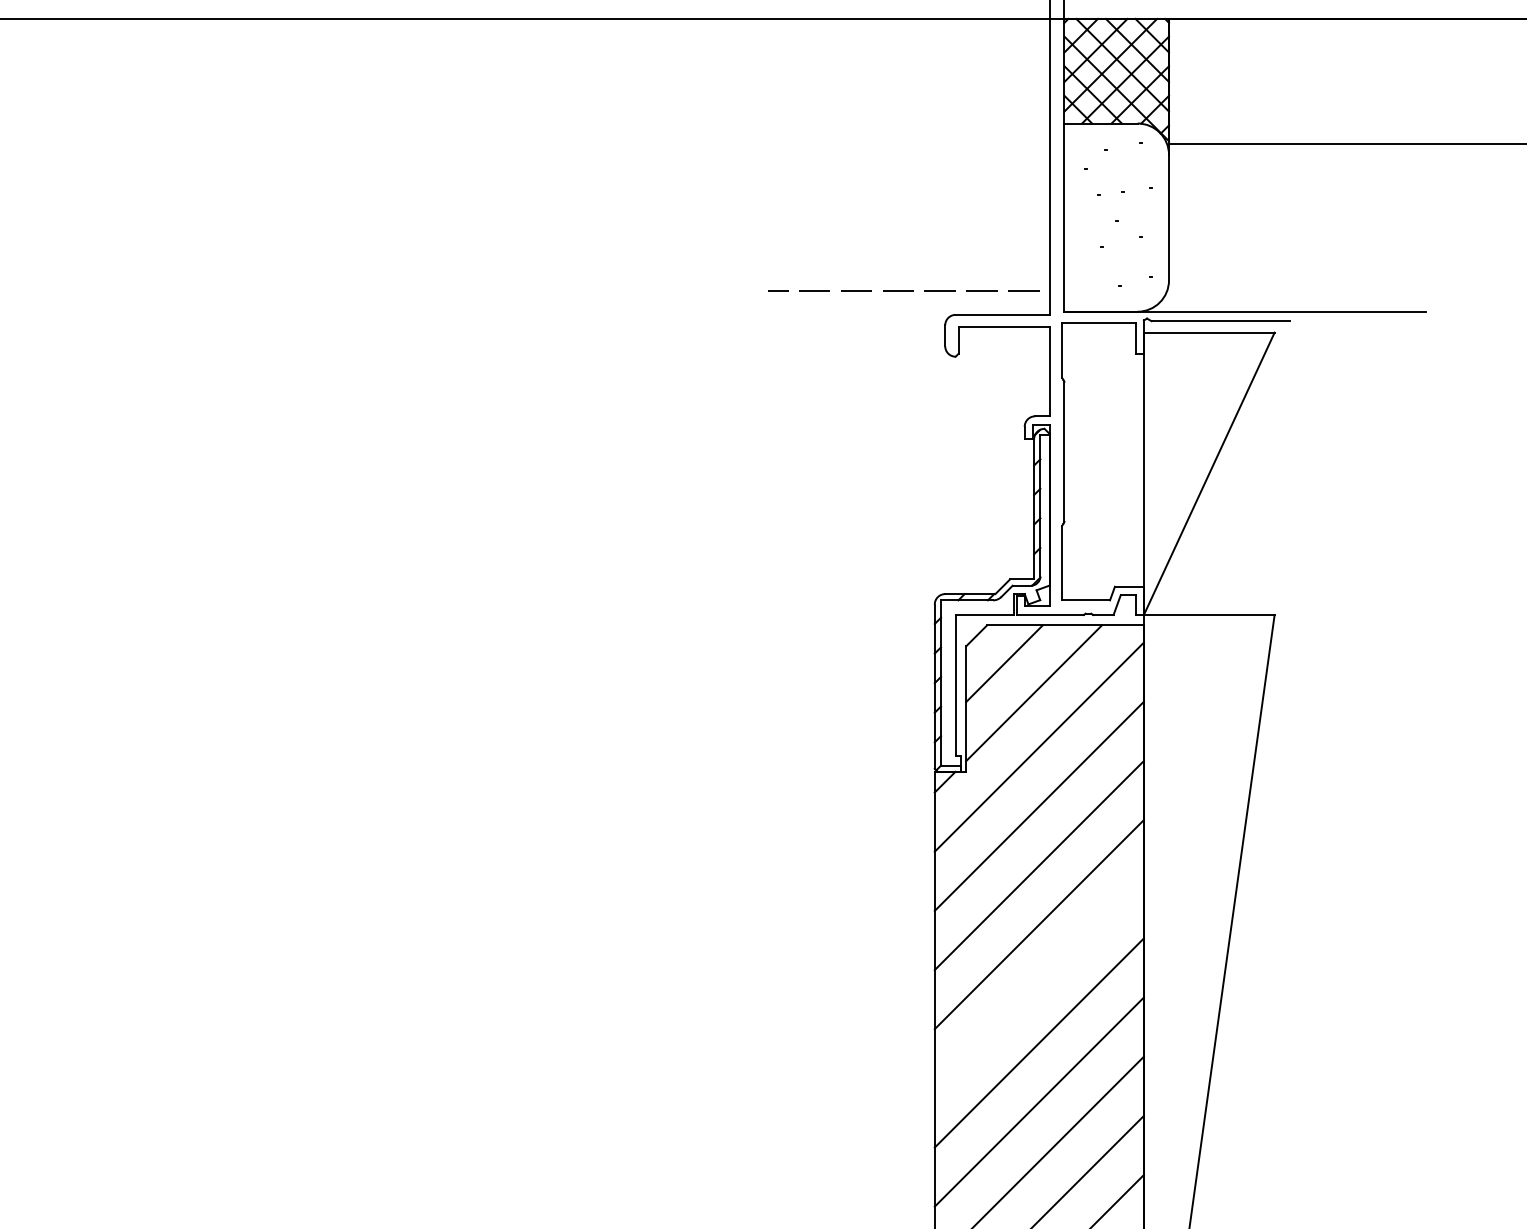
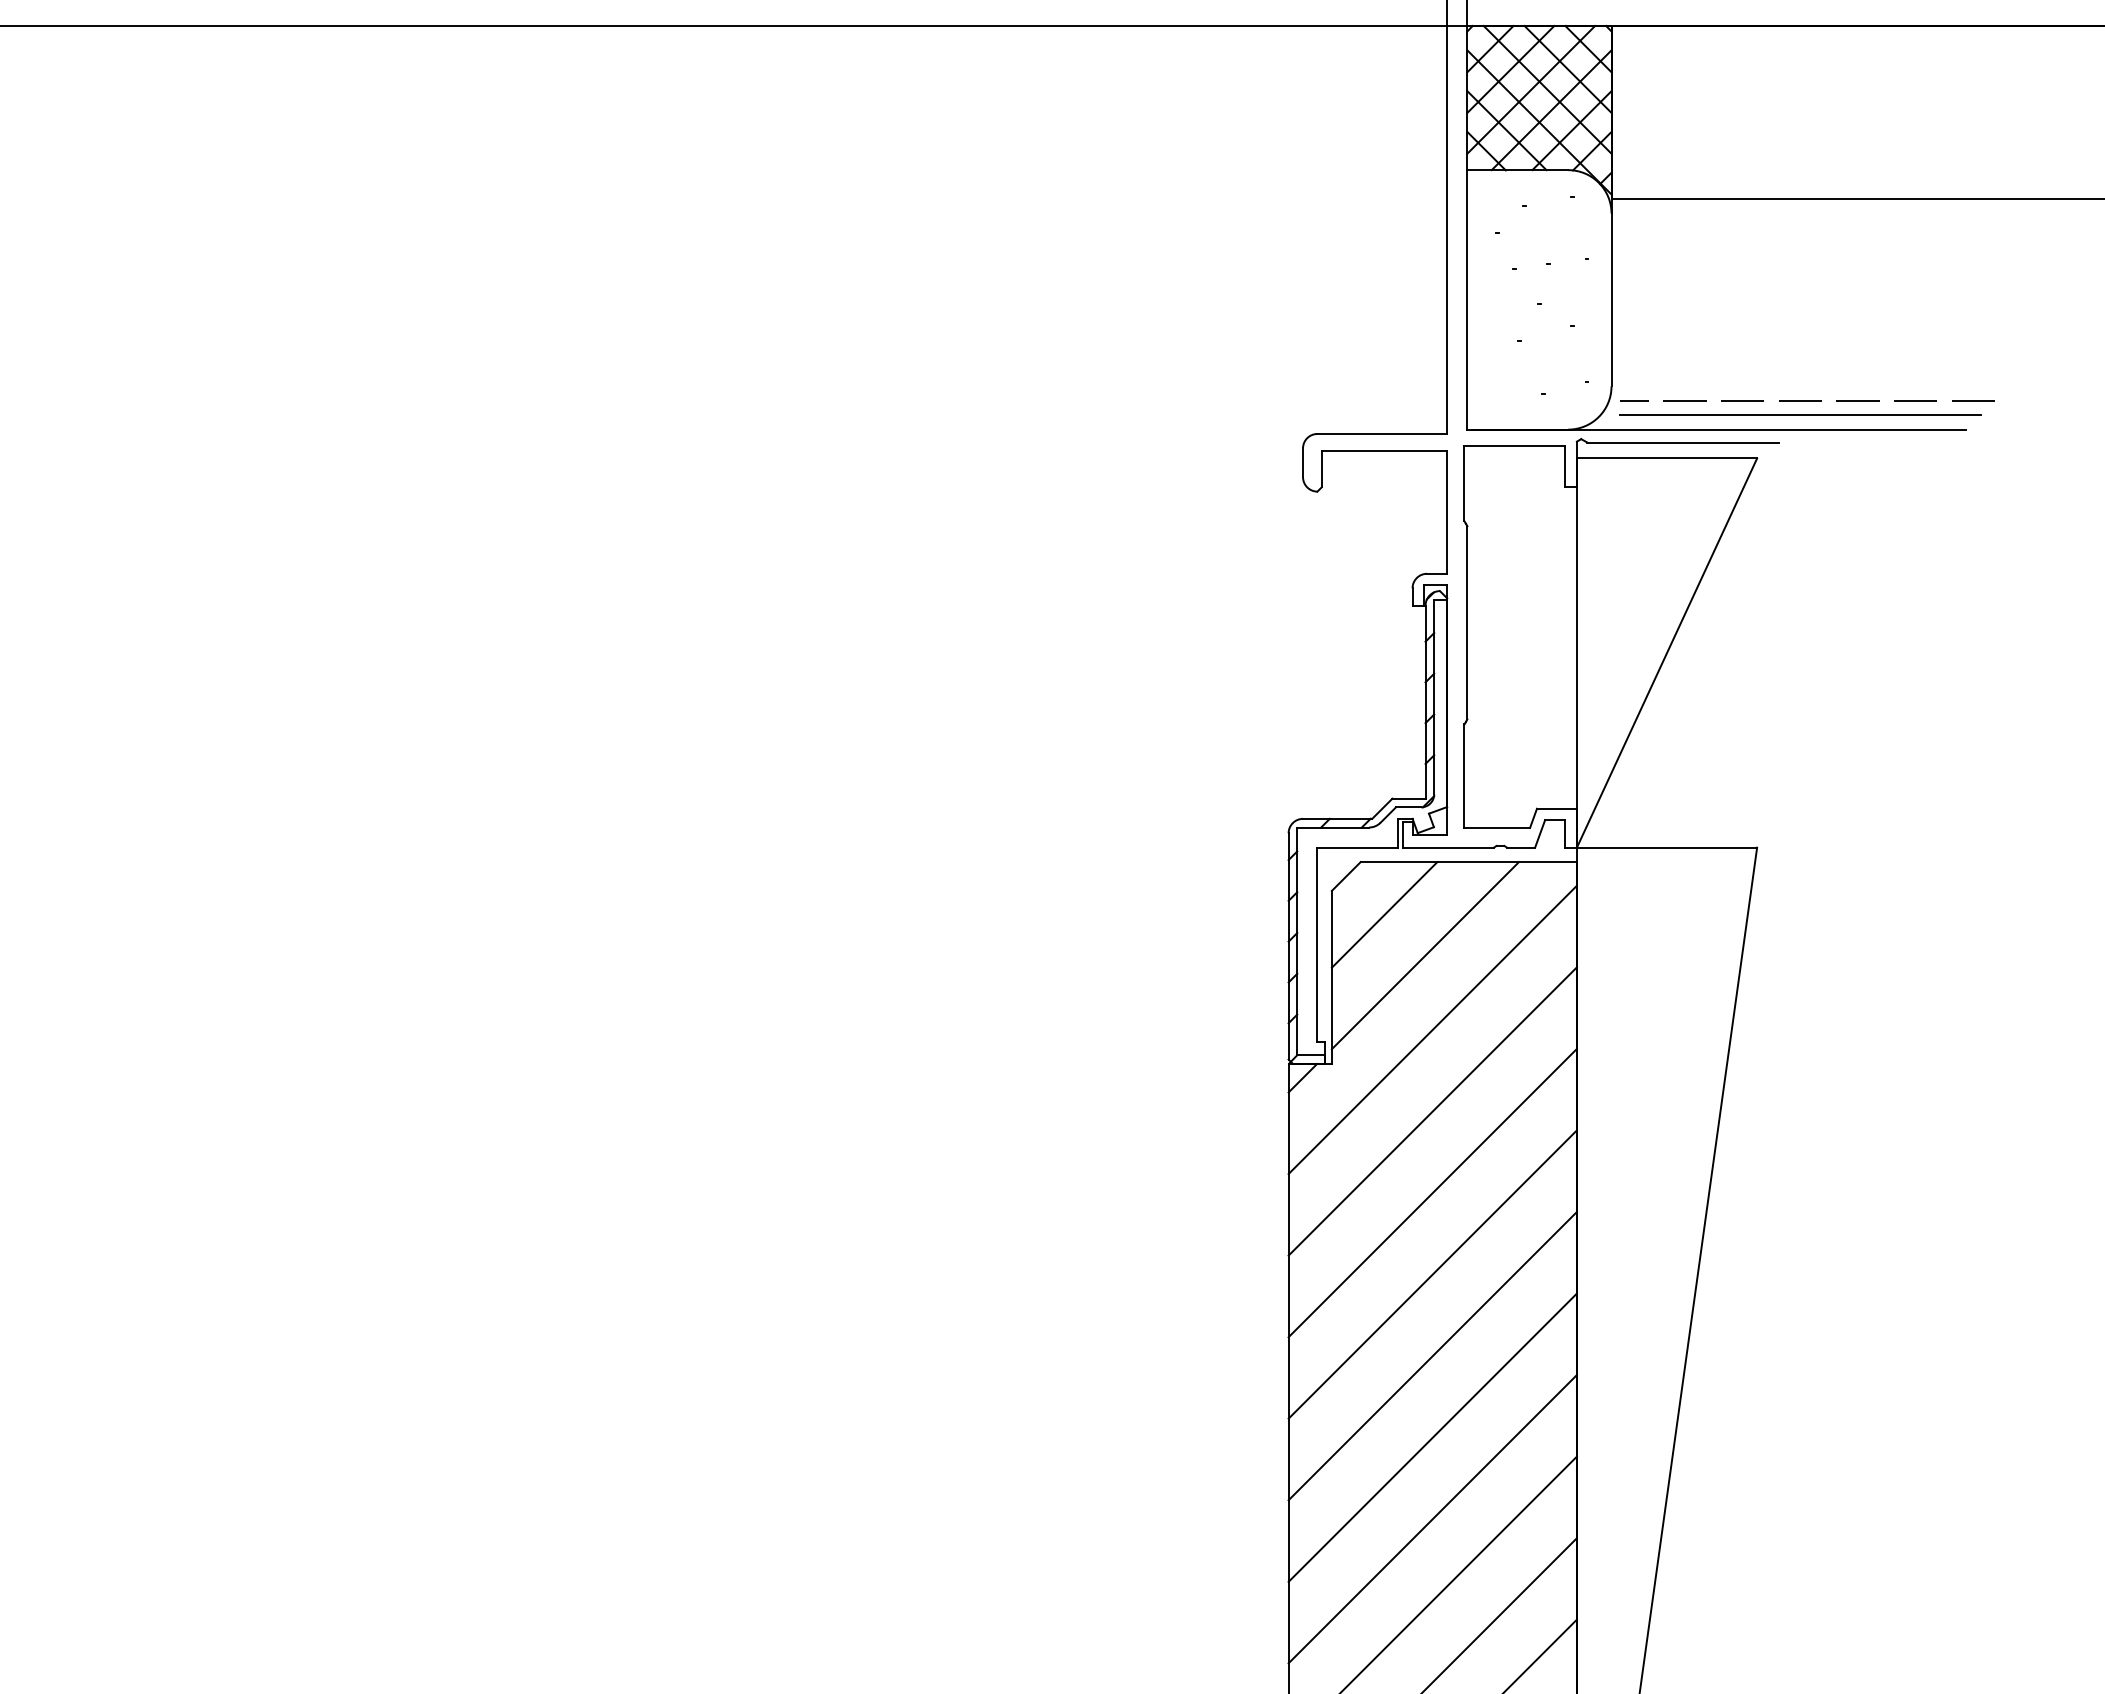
line: (903, 290) -> (1807, 400), moved
line: (1306, 300) -> (1800, 414), added
line: (1039, 983) -> (1432, 1355), added

